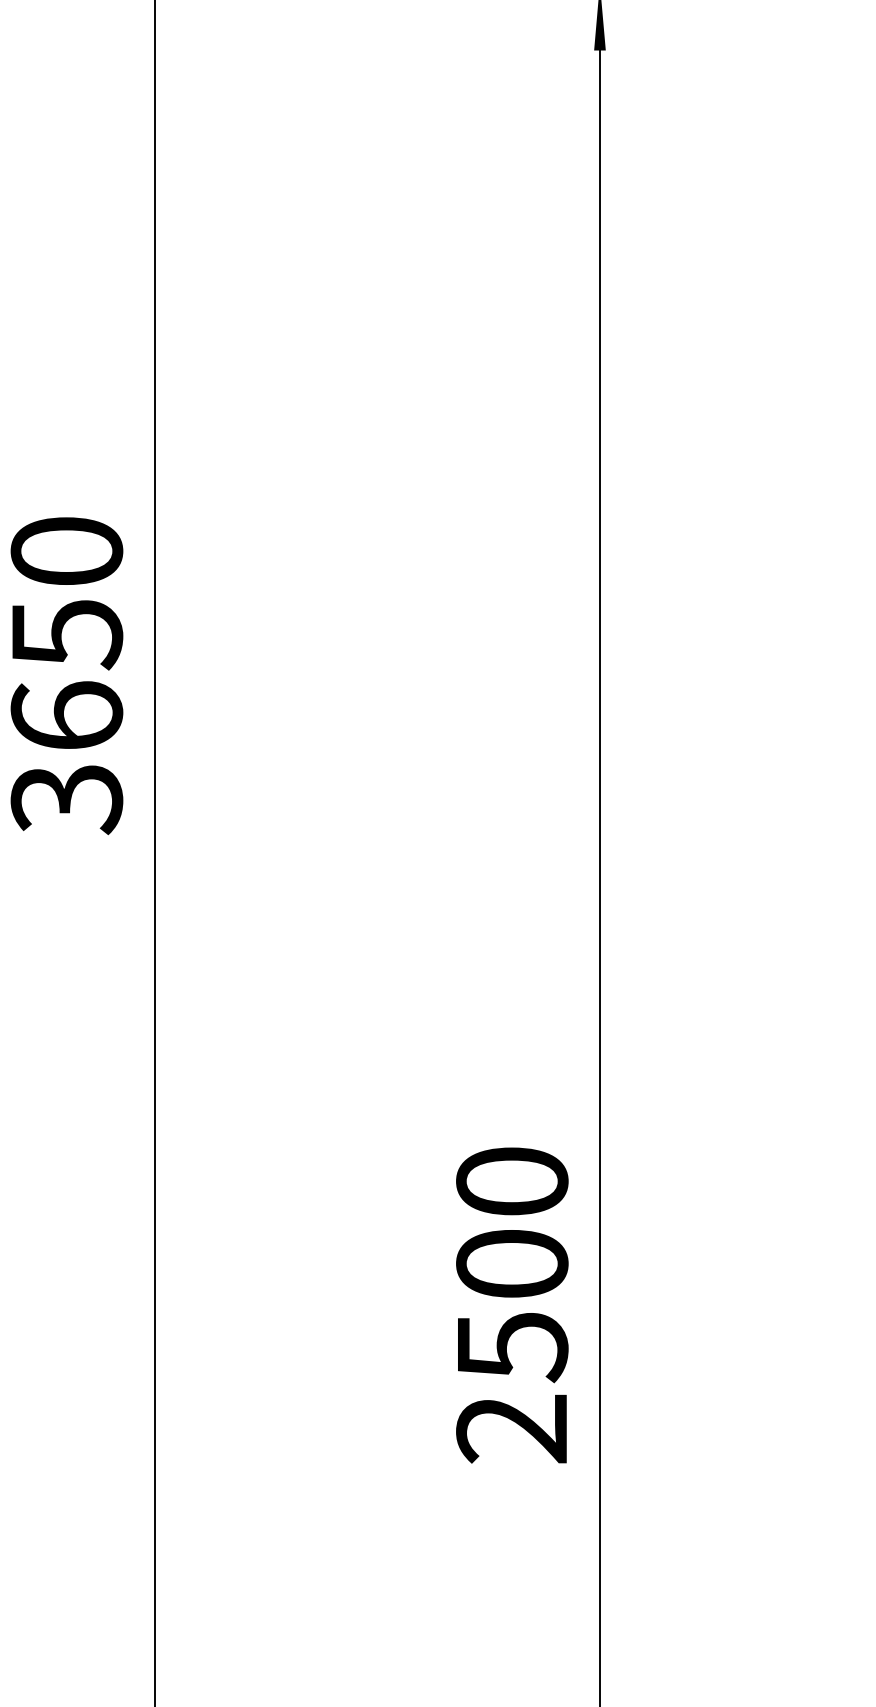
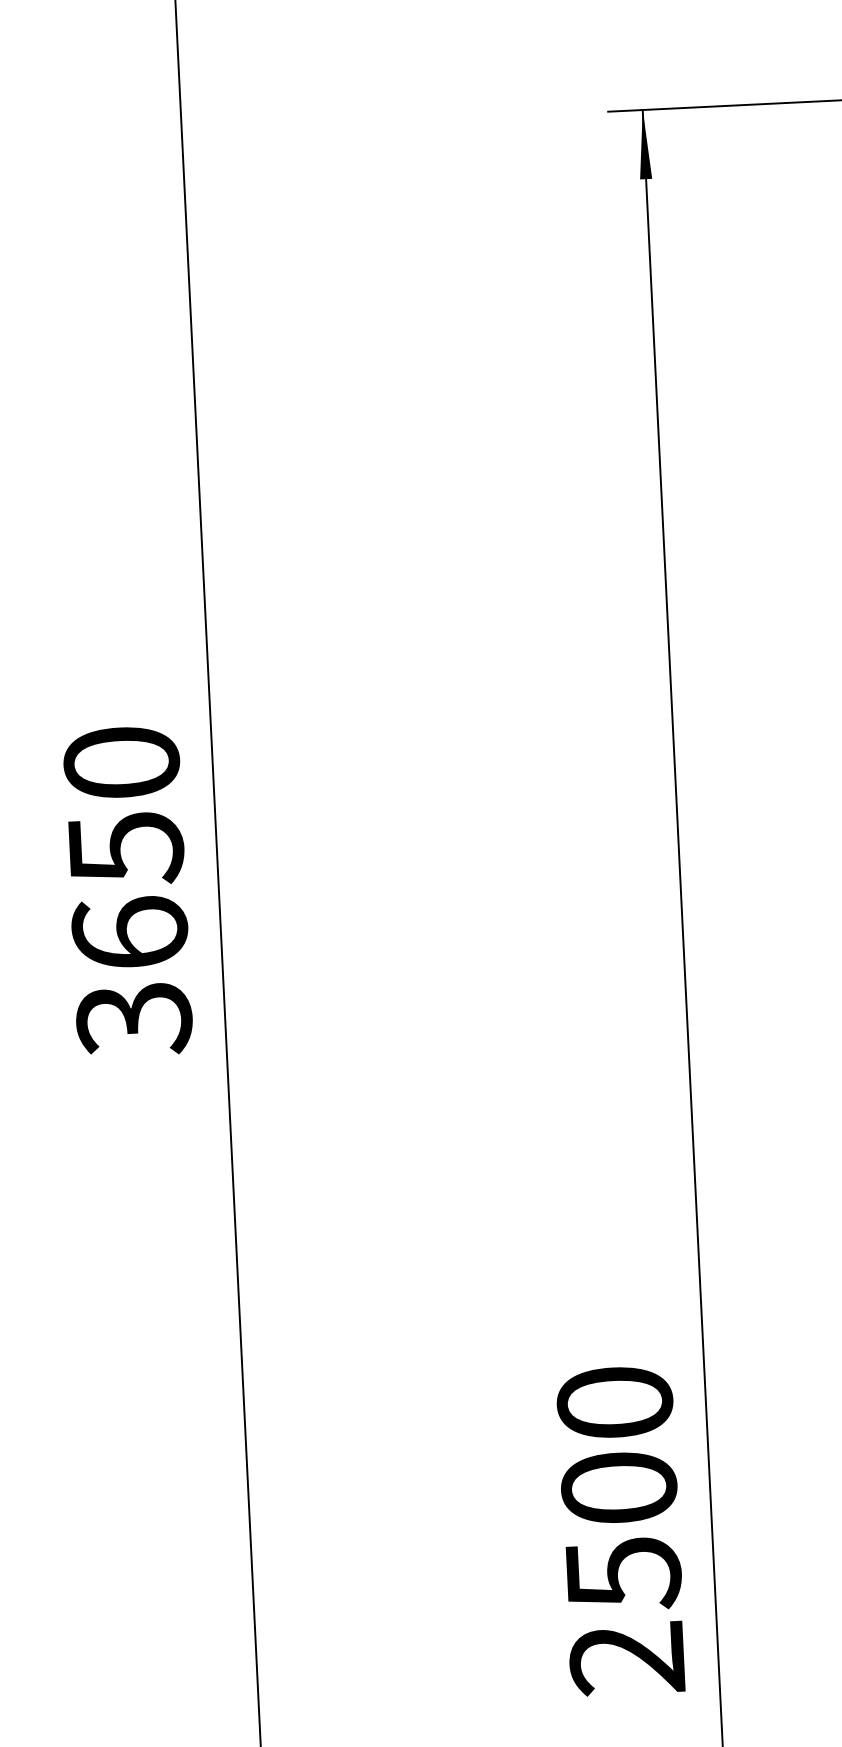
text: (66, 676) -> (127, 892), moved
text: (512, 1305) -> (621, 1530), moved

